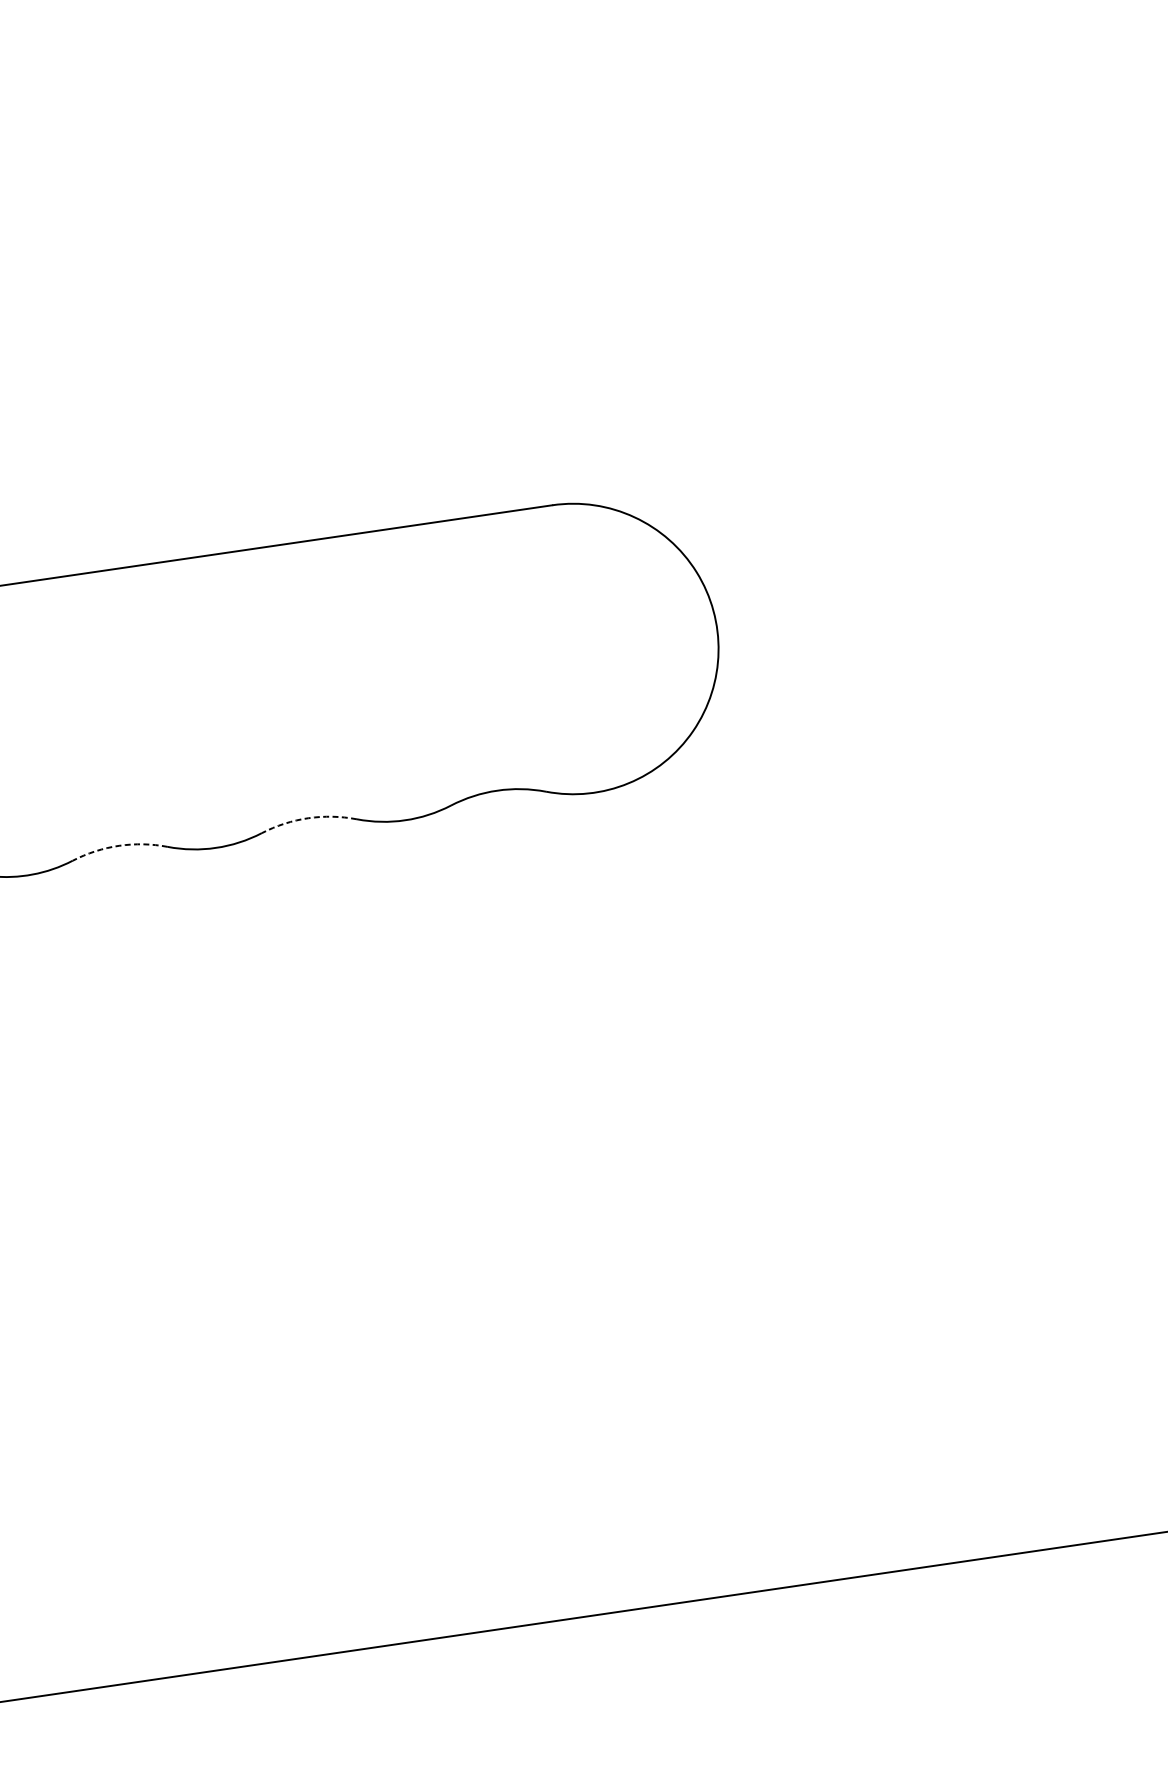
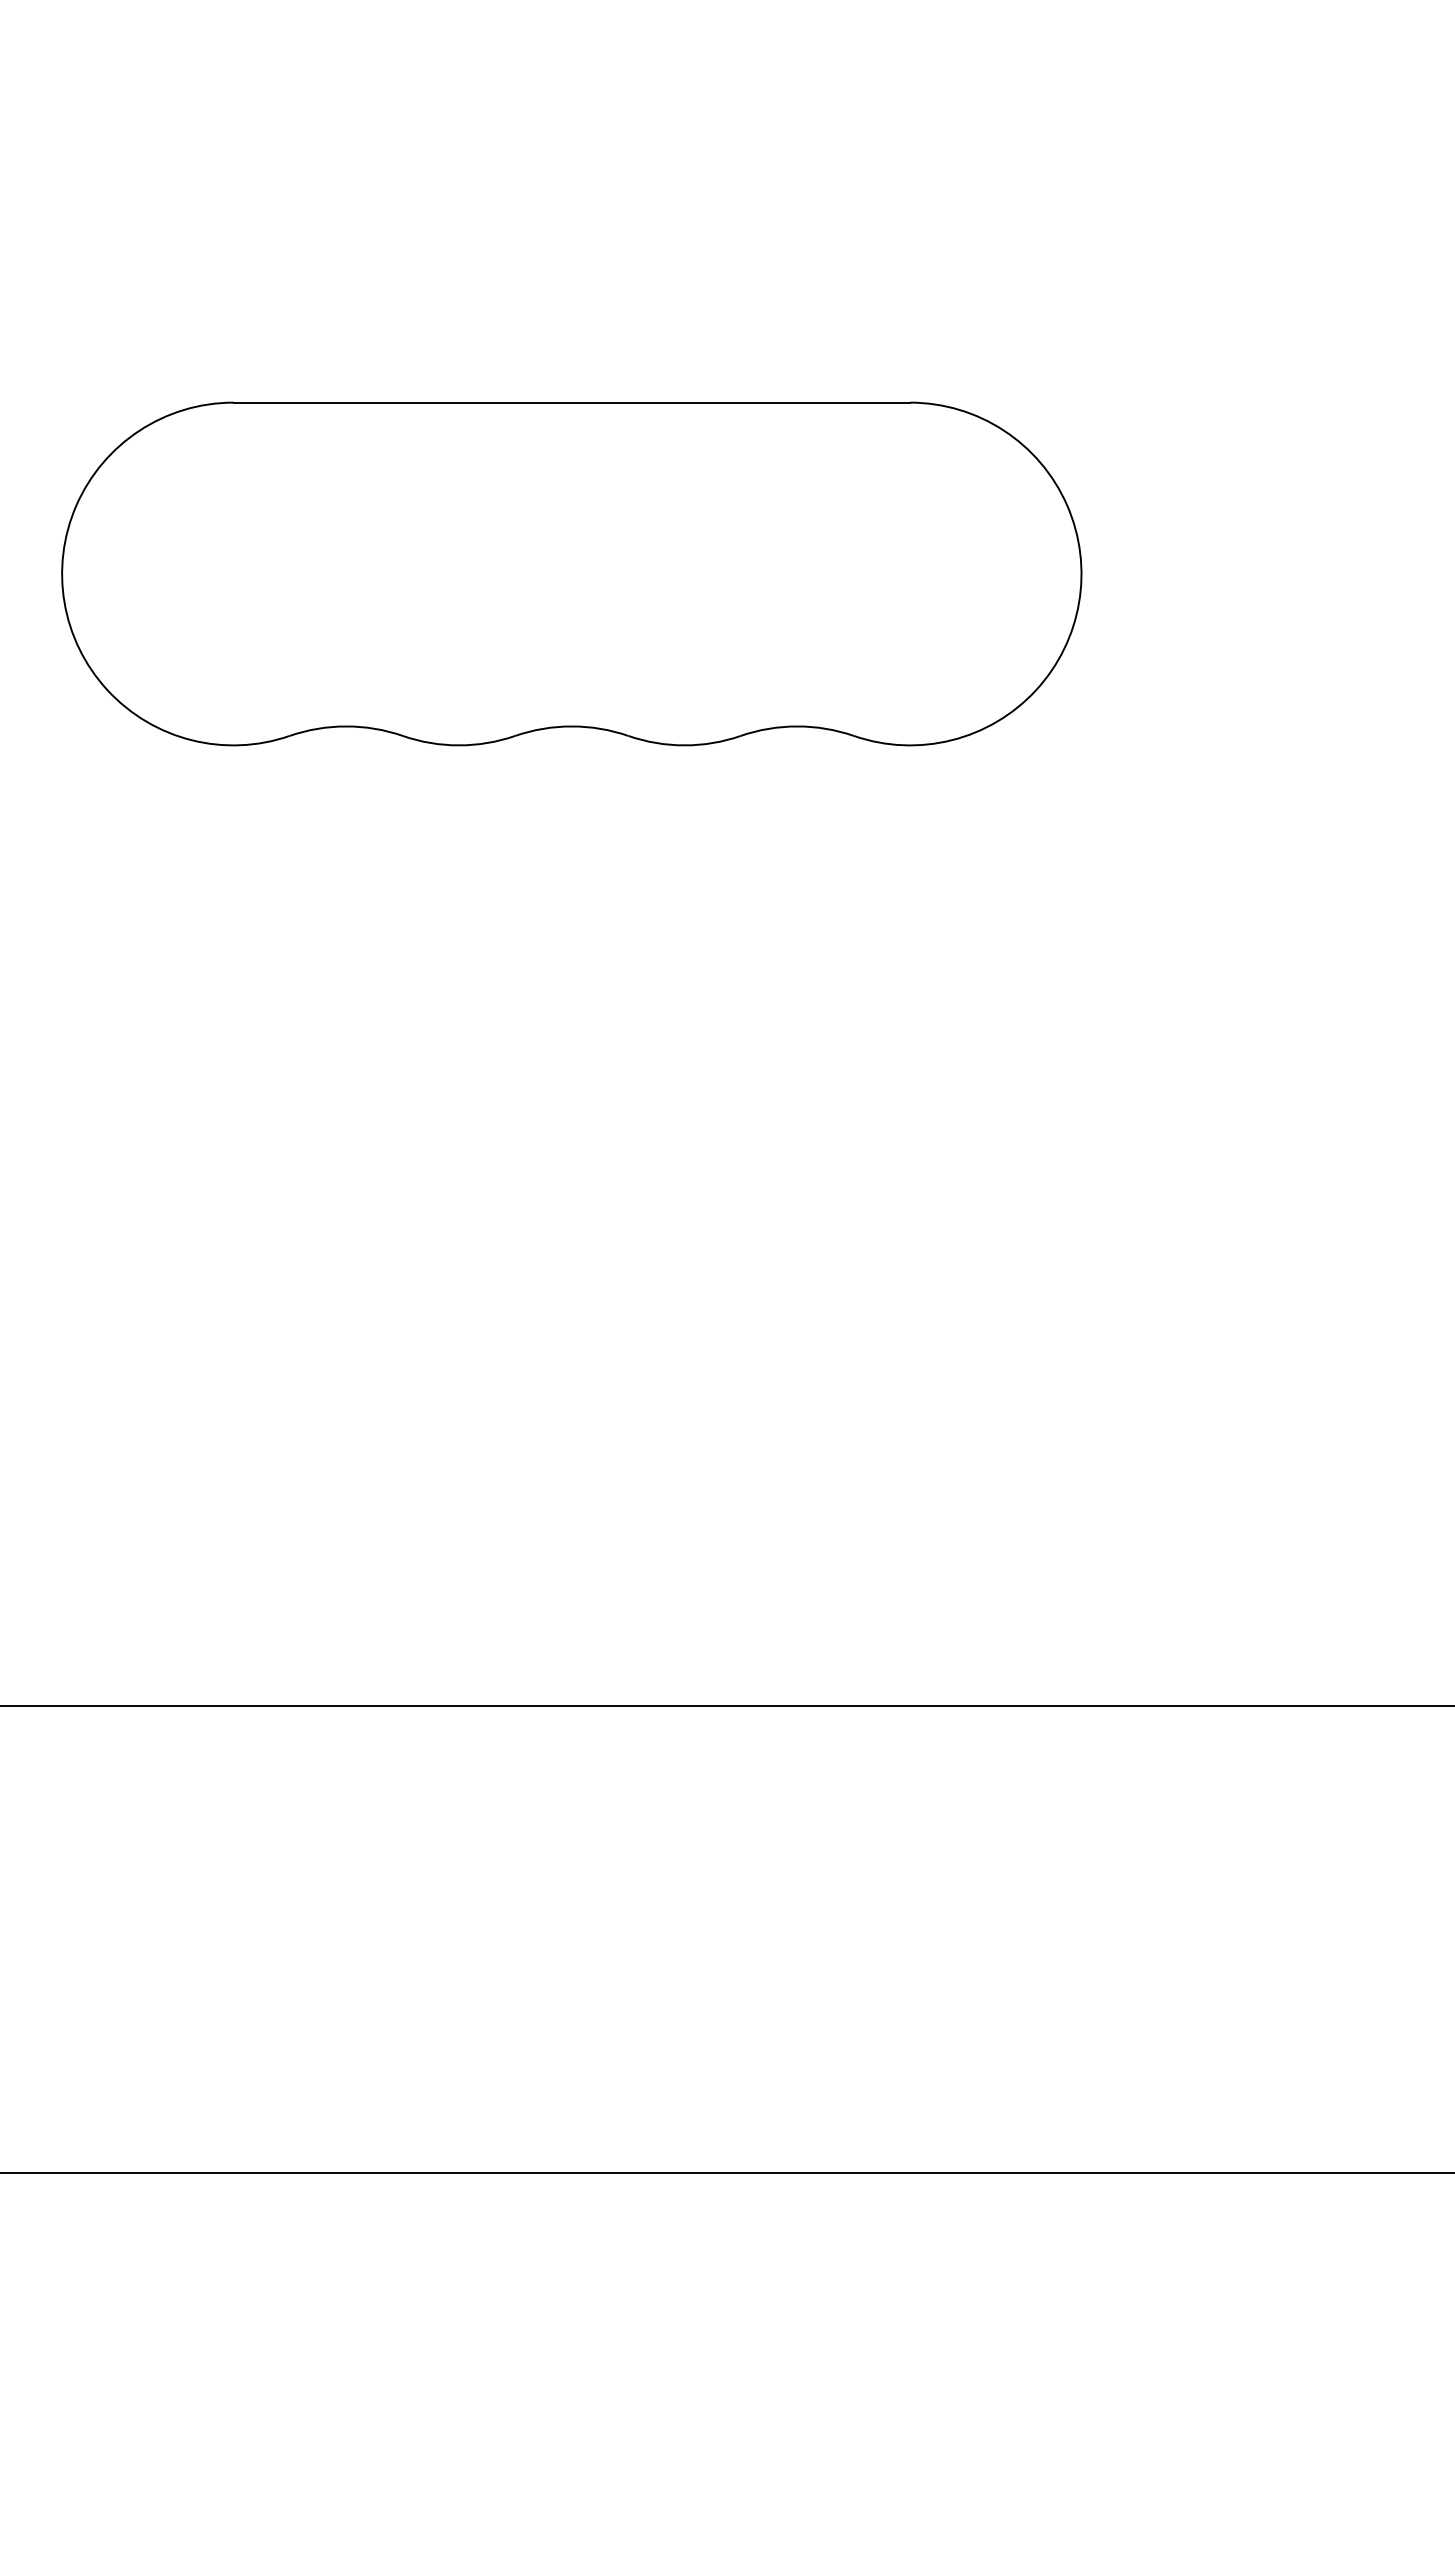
arc: (307, 818) -> (571, 726), dashed -> solid
arc: (119, 845) -> (346, 726), dashed -> solid

